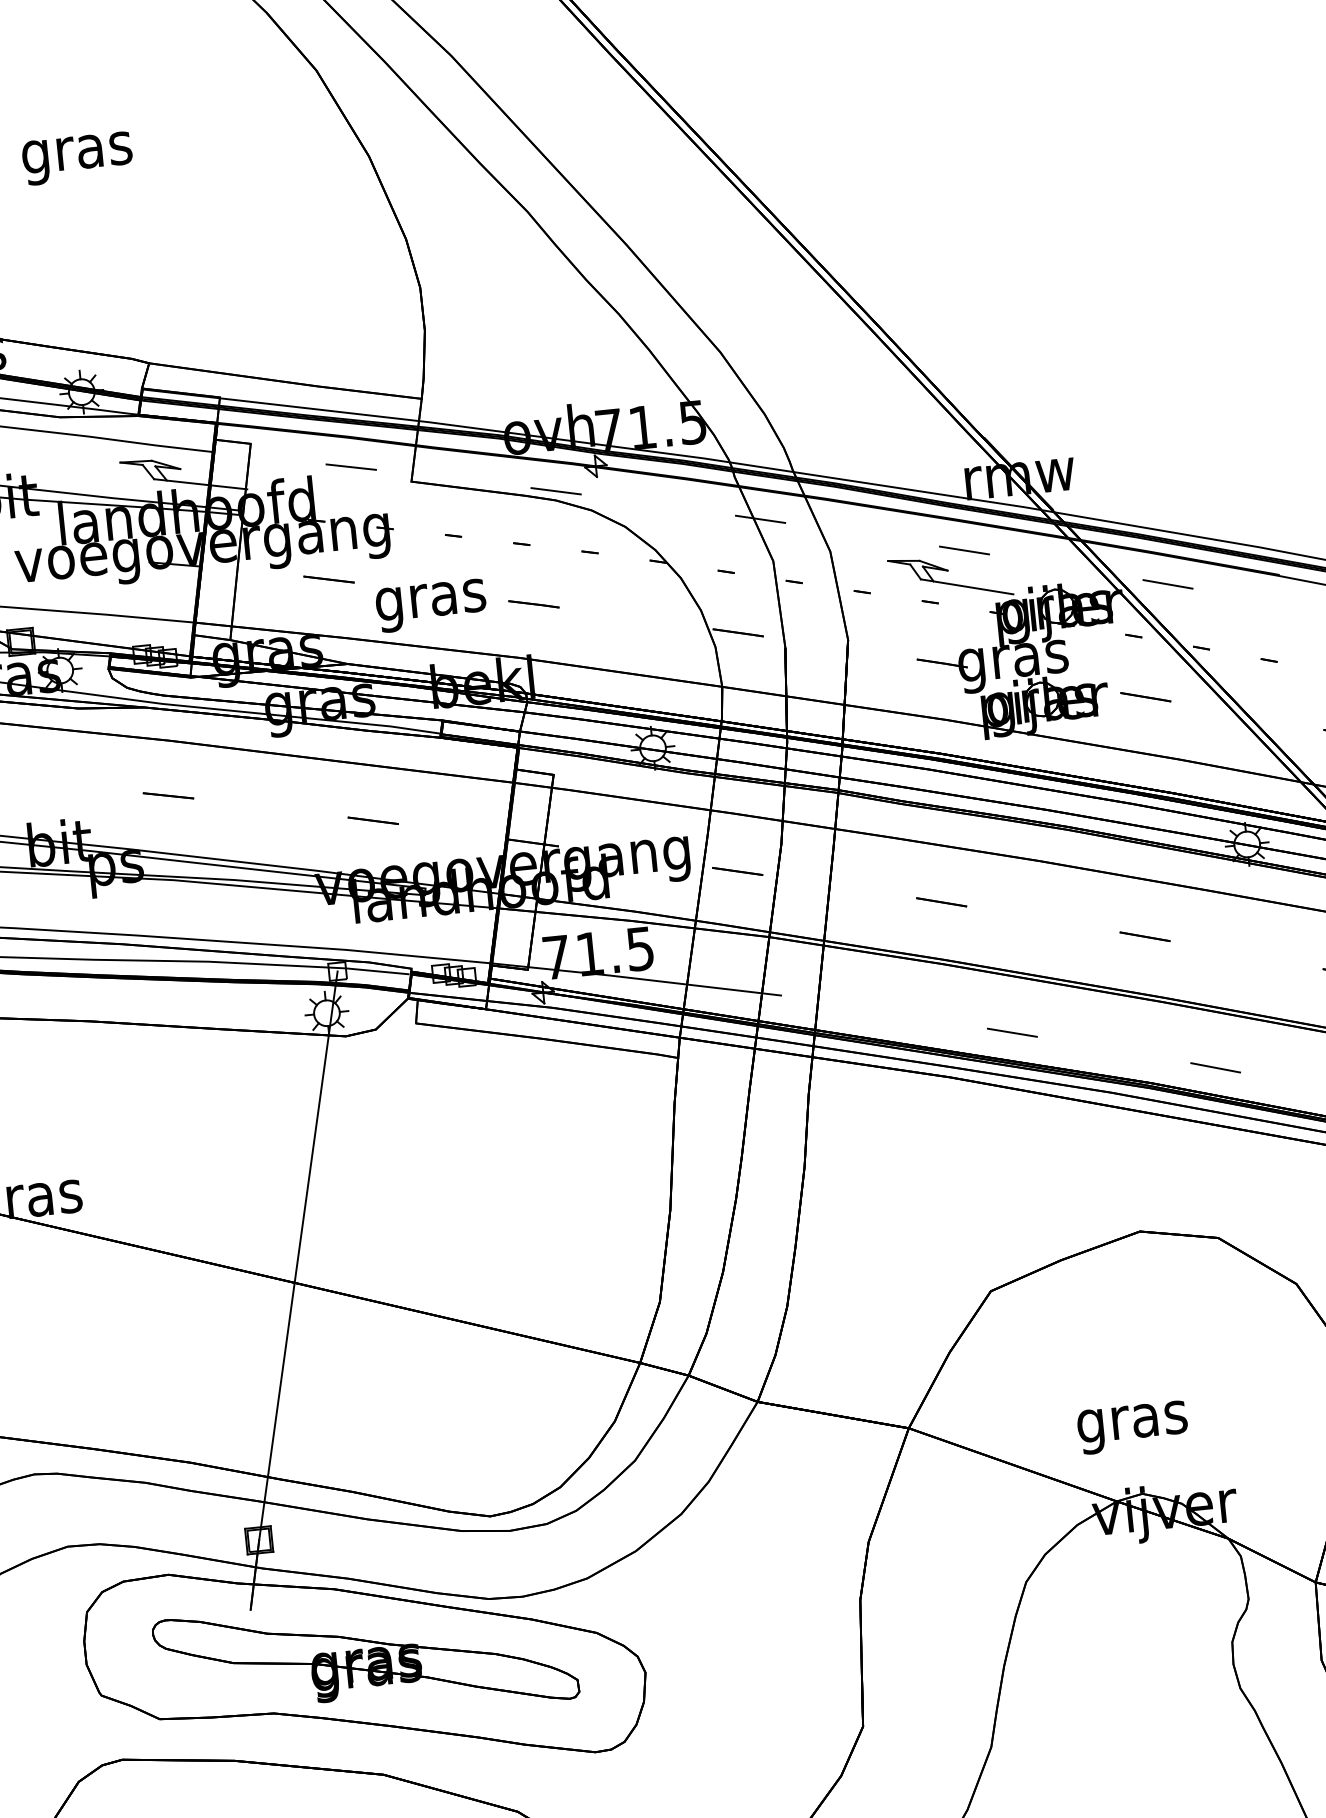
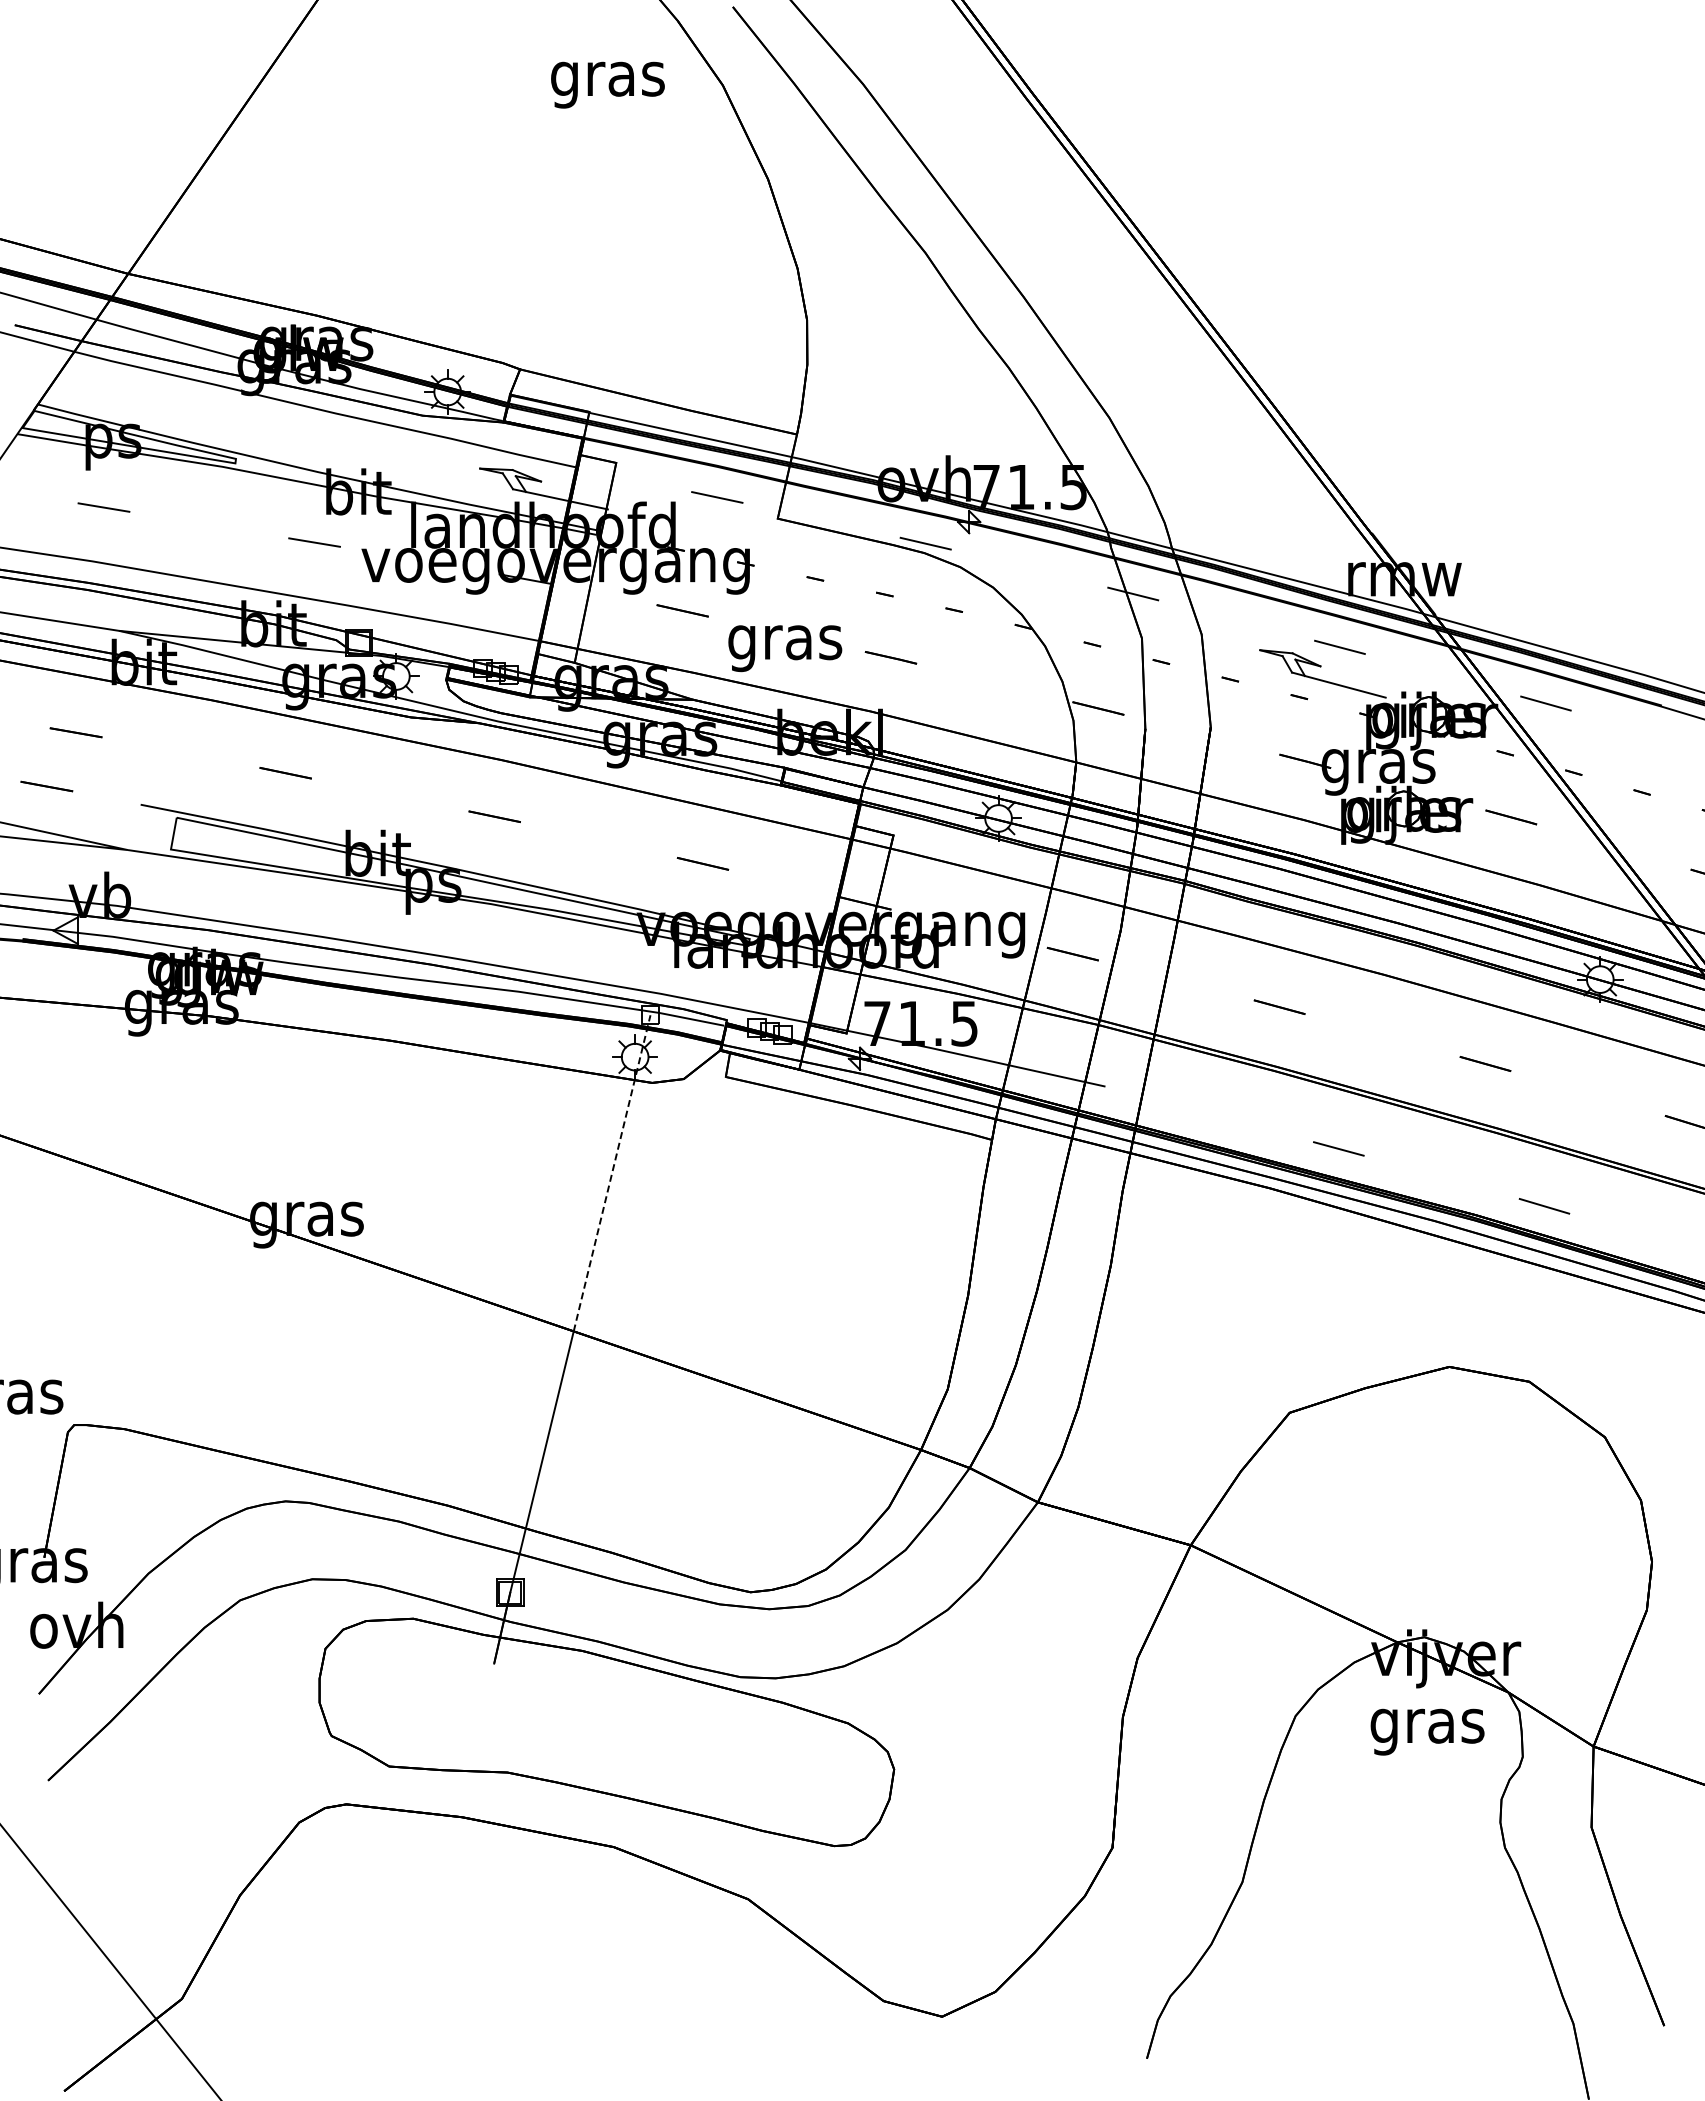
text: (77, 158) -> (607, 84), moved
line: (316, 1127) -> (612, 1173), solid -> dashed
text: (1132, 1427) -> (1427, 1731), moved
part: (365, 1659) -> (607, 1726), removed

